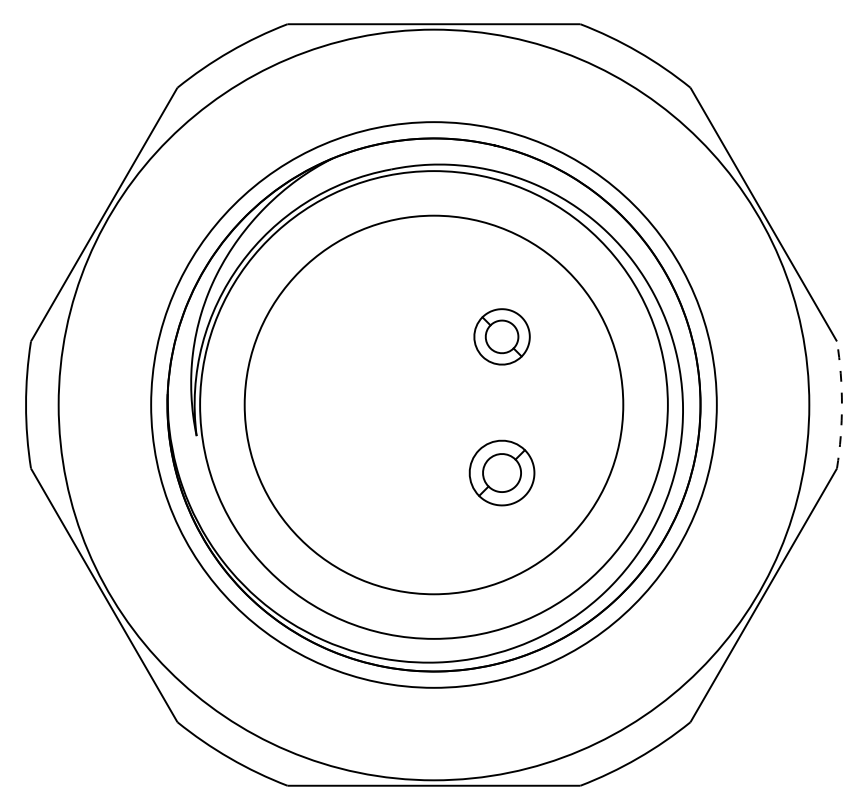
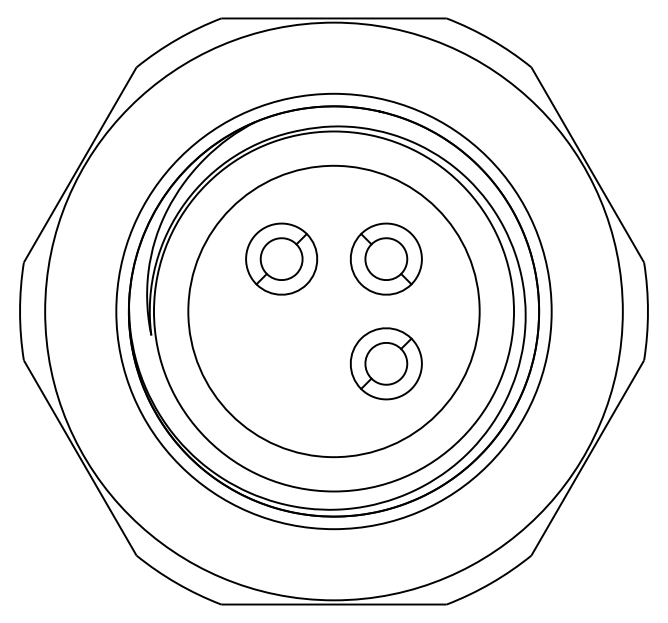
part: (365, 336) -> (281, 258), added
part: (502, 336) -> (386, 258), size x1.67
arc: (841, 405) -> (647, 311), dashed -> solid
part: (502, 472) -> (386, 363), size x1.43

